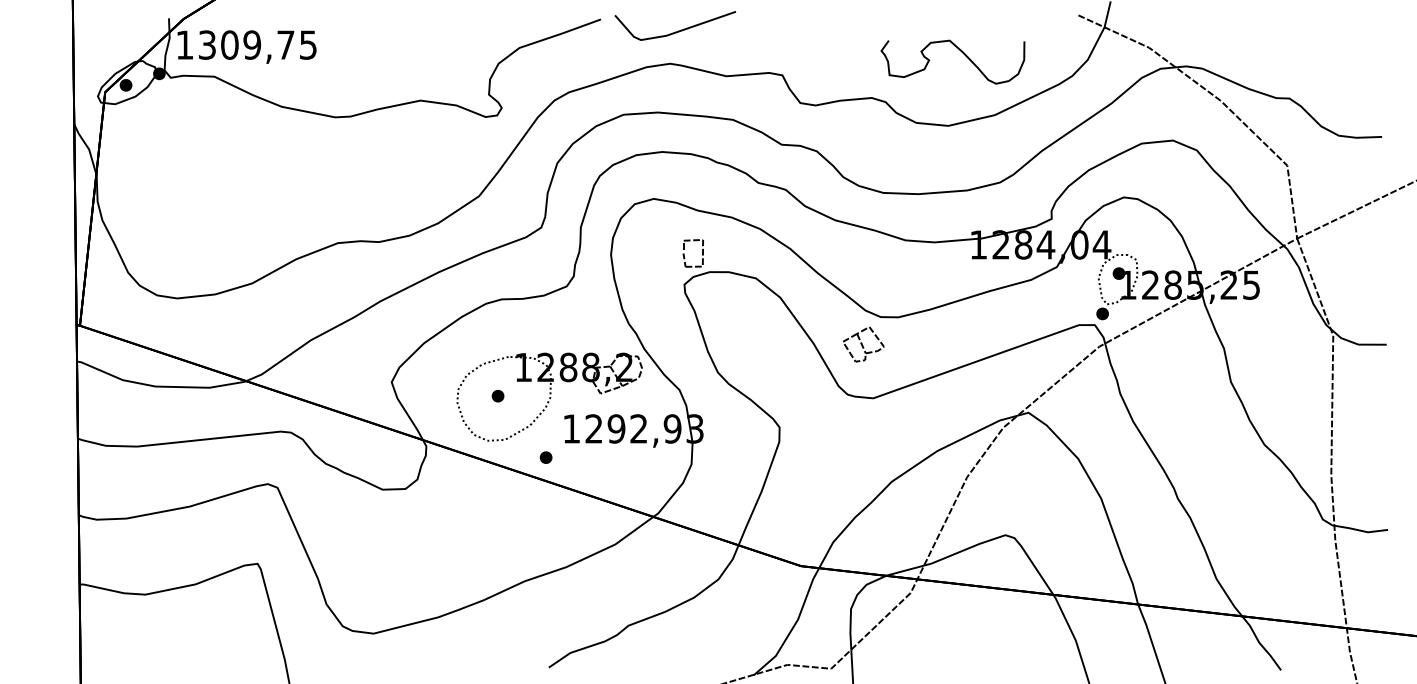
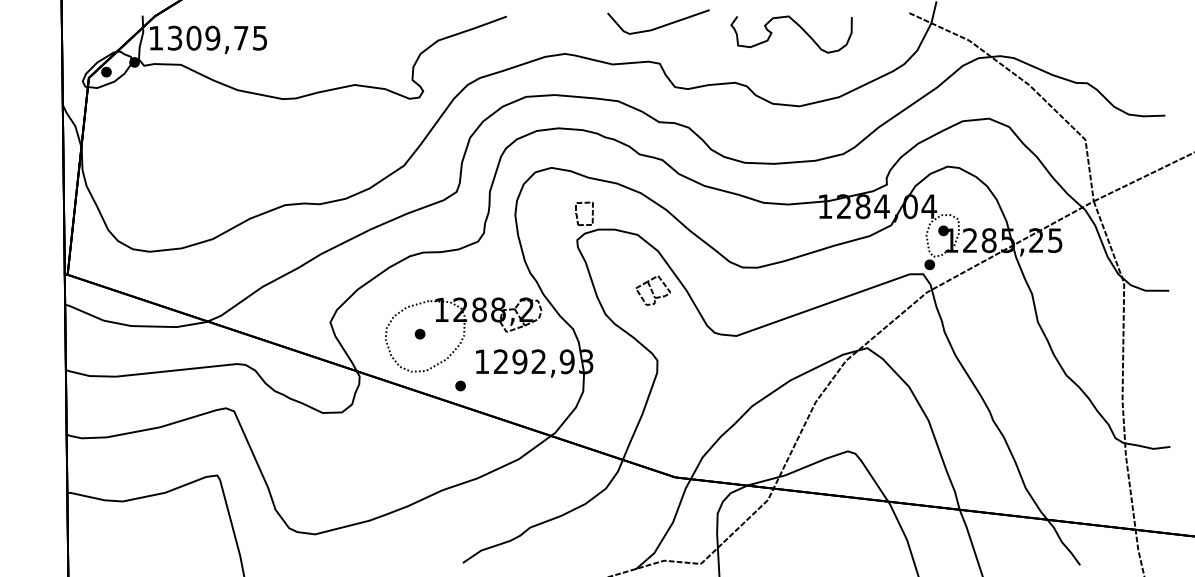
line: (678, 30) -> (661, 25), moved
curve: (961, 52) -> (798, 26), moved
part: (862, 344) -> (652, 290), moved

